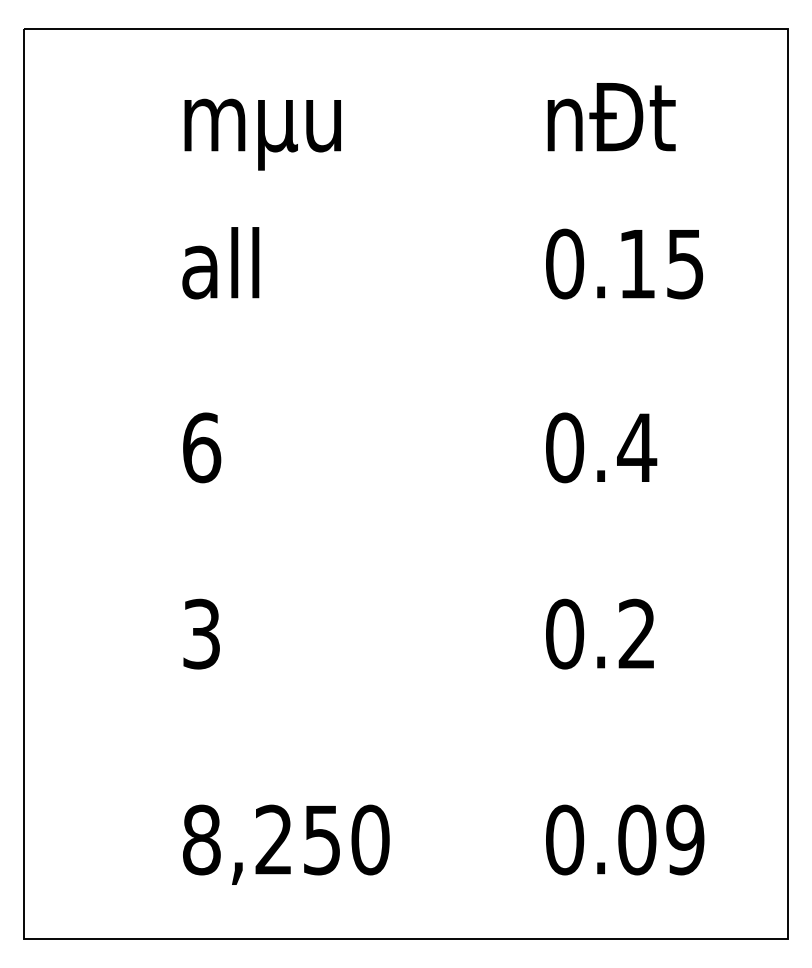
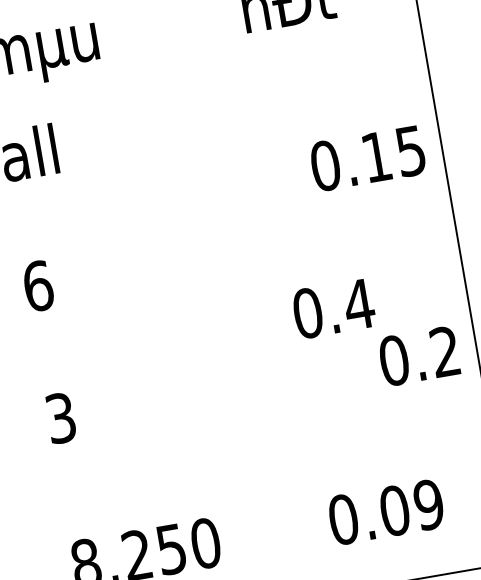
text: (624, 263) -> (367, 158), moved
text: (601, 447) -> (333, 308), moved
text: (599, 633) -> (418, 355), moved

